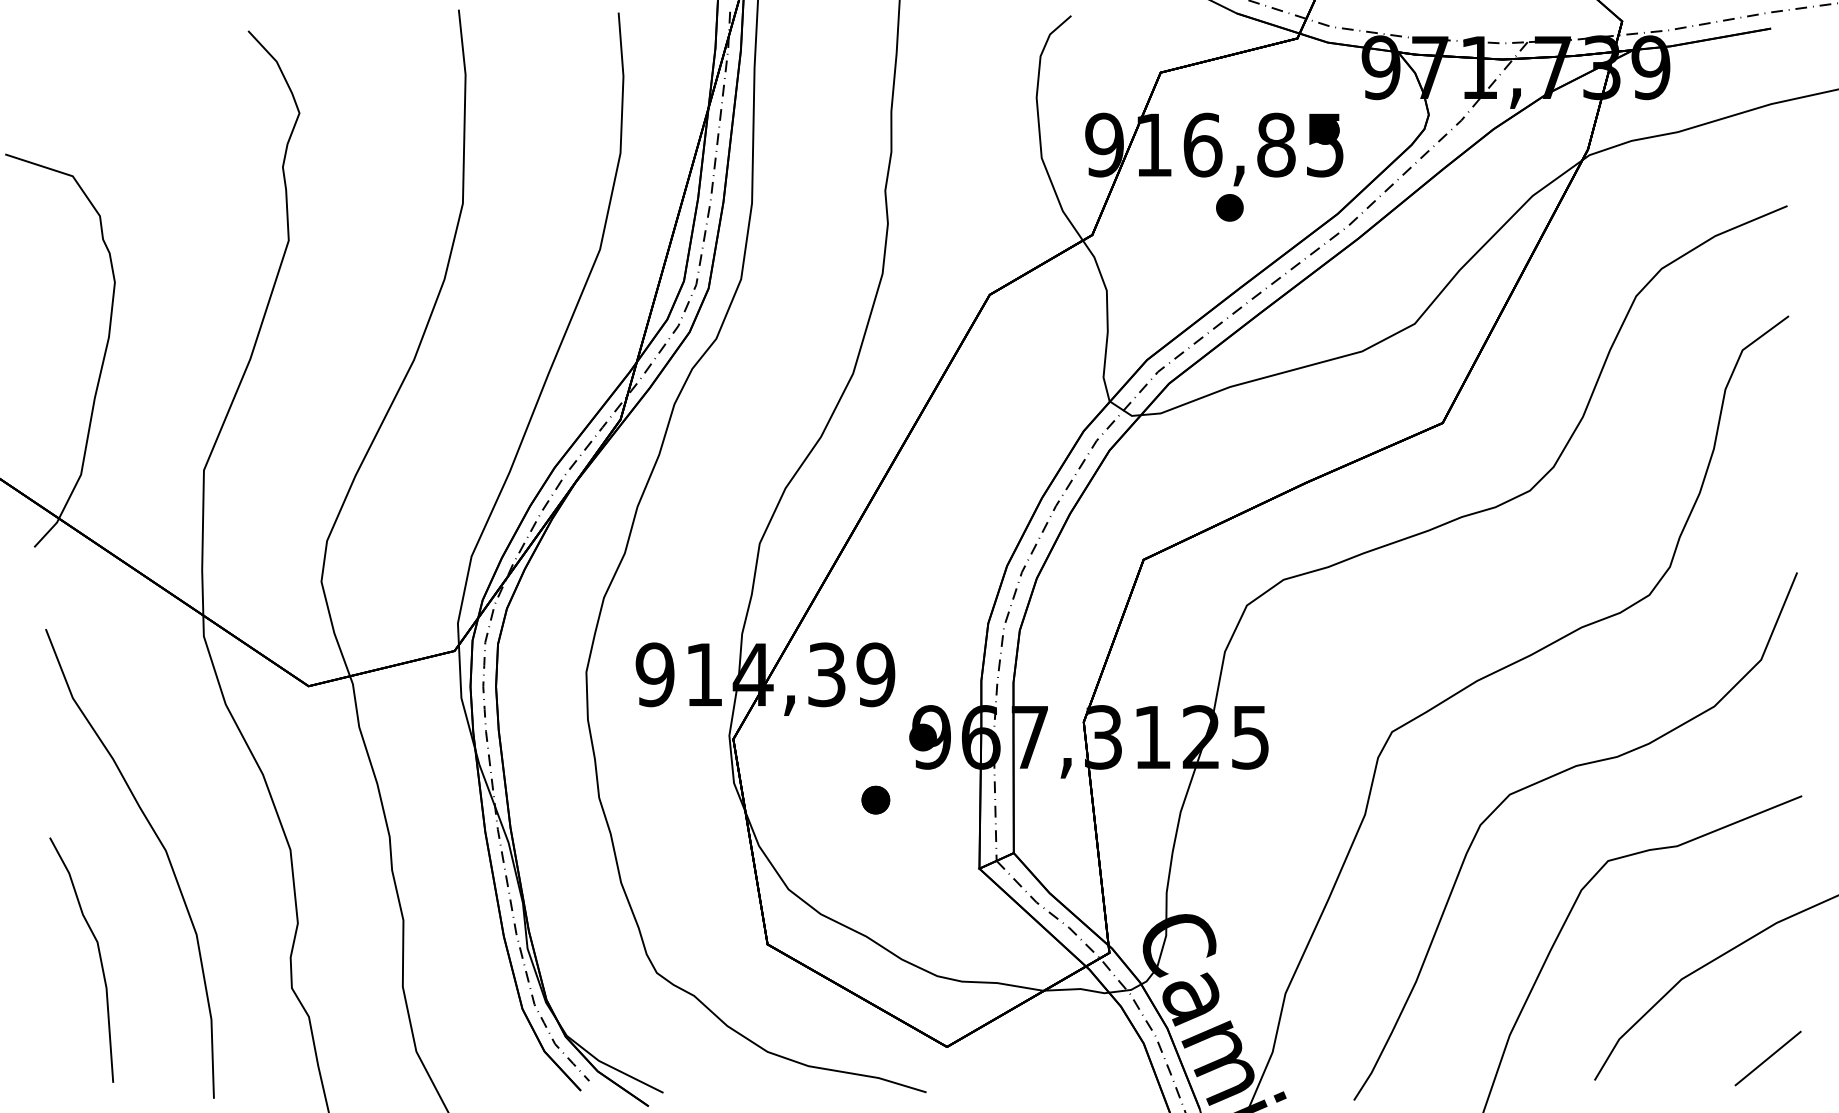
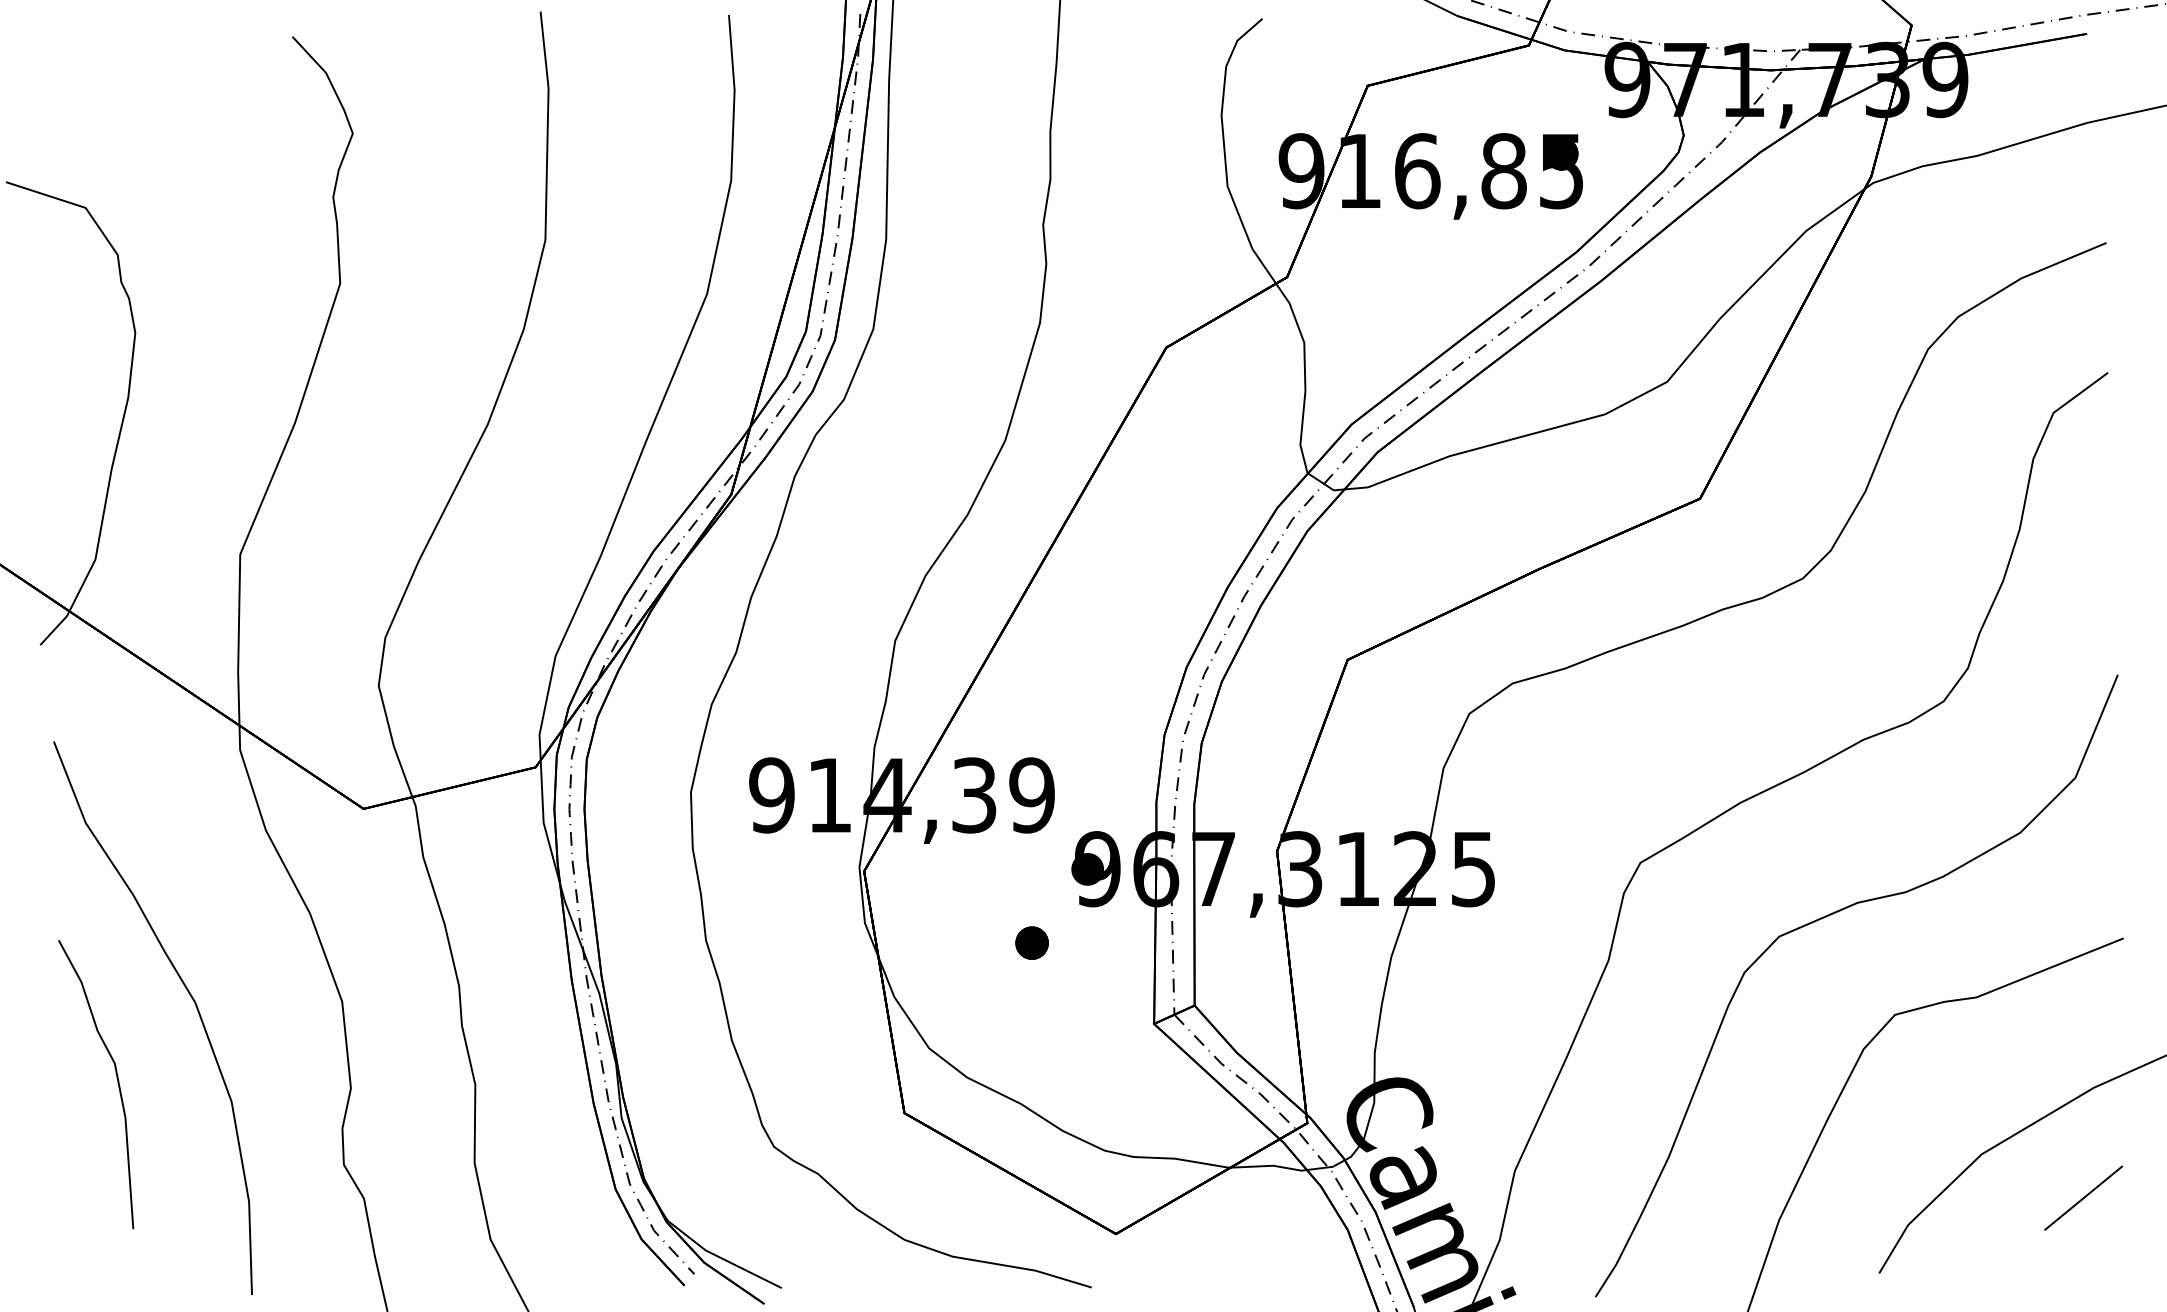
part: (1229, 207) -> (1448, 244), removed
curve: (98, 953) -> (115, 1076), moved
line: (1767, 1058) -> (2082, 1198), moved

